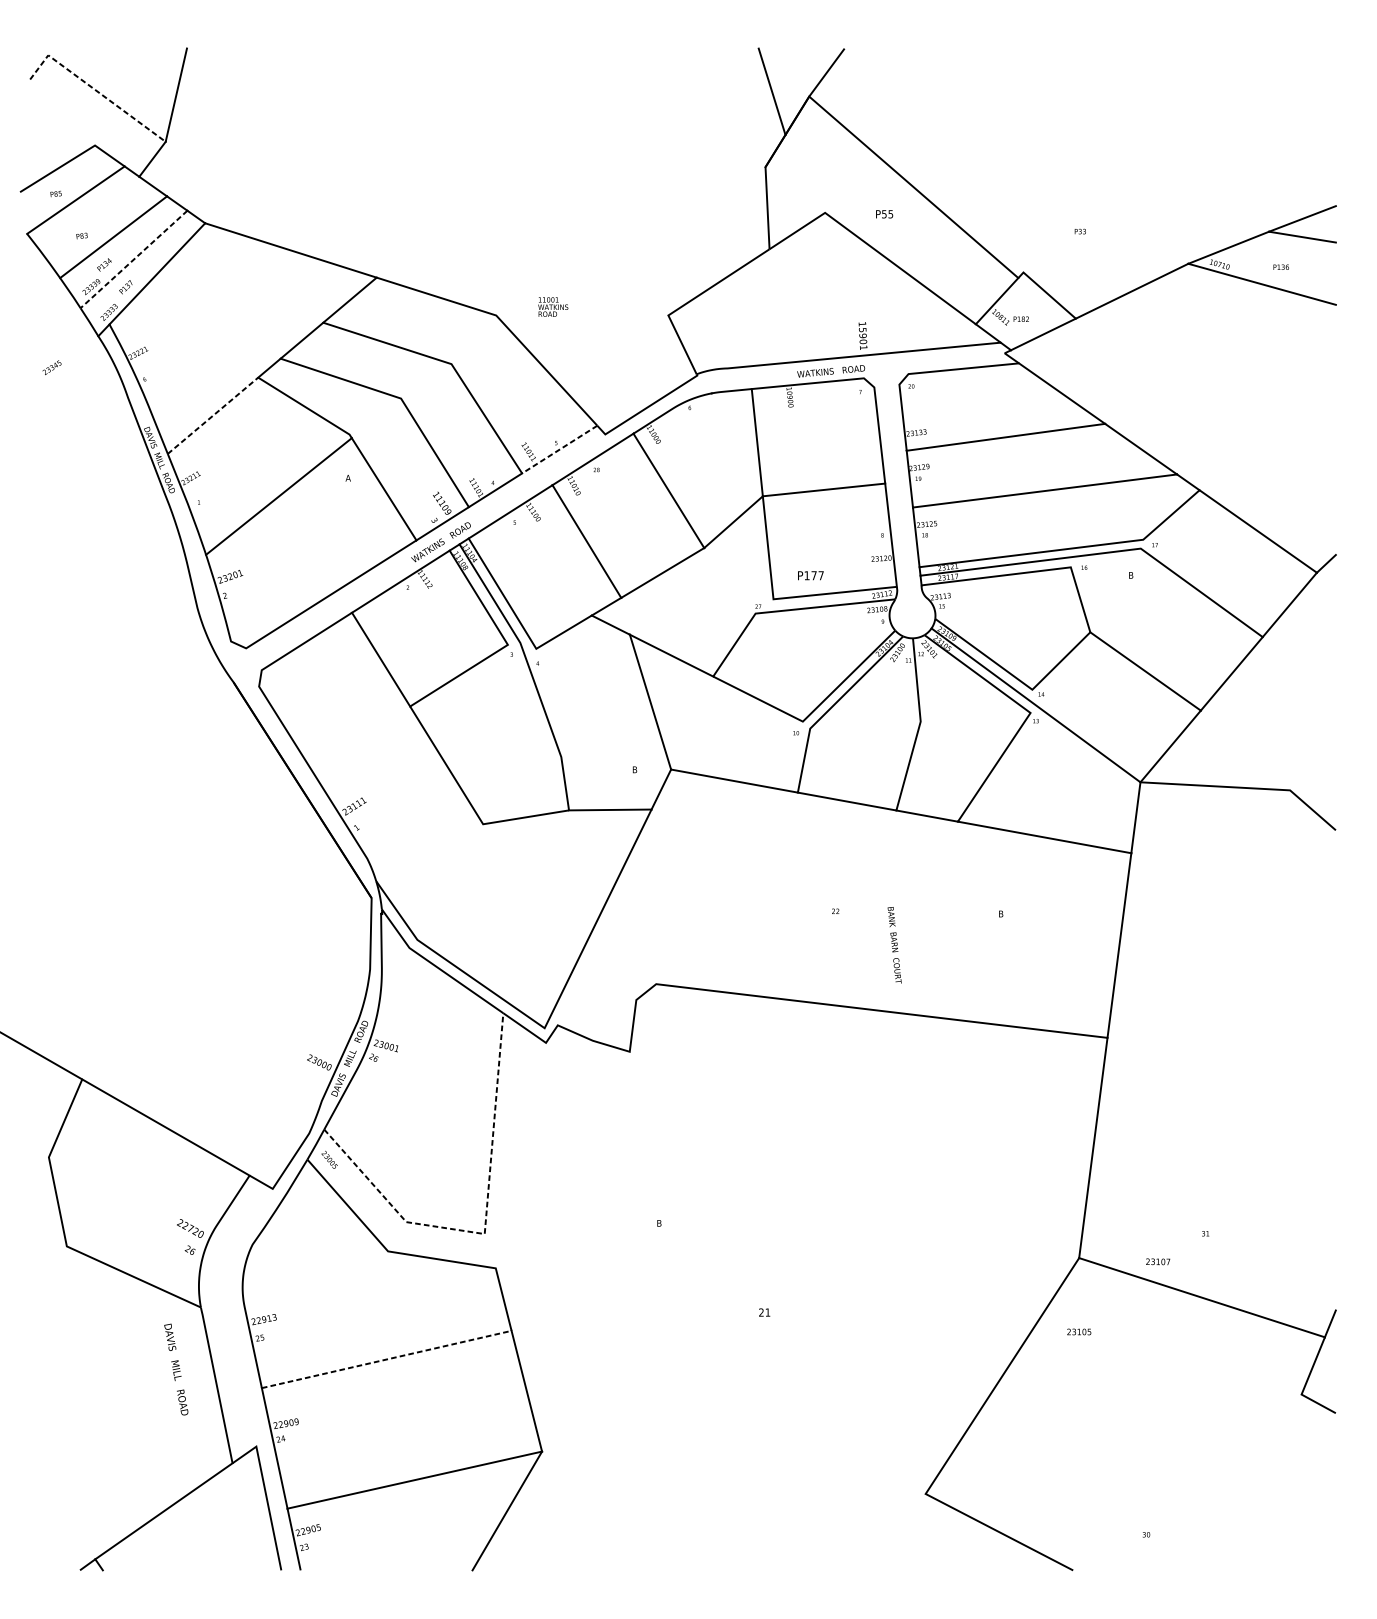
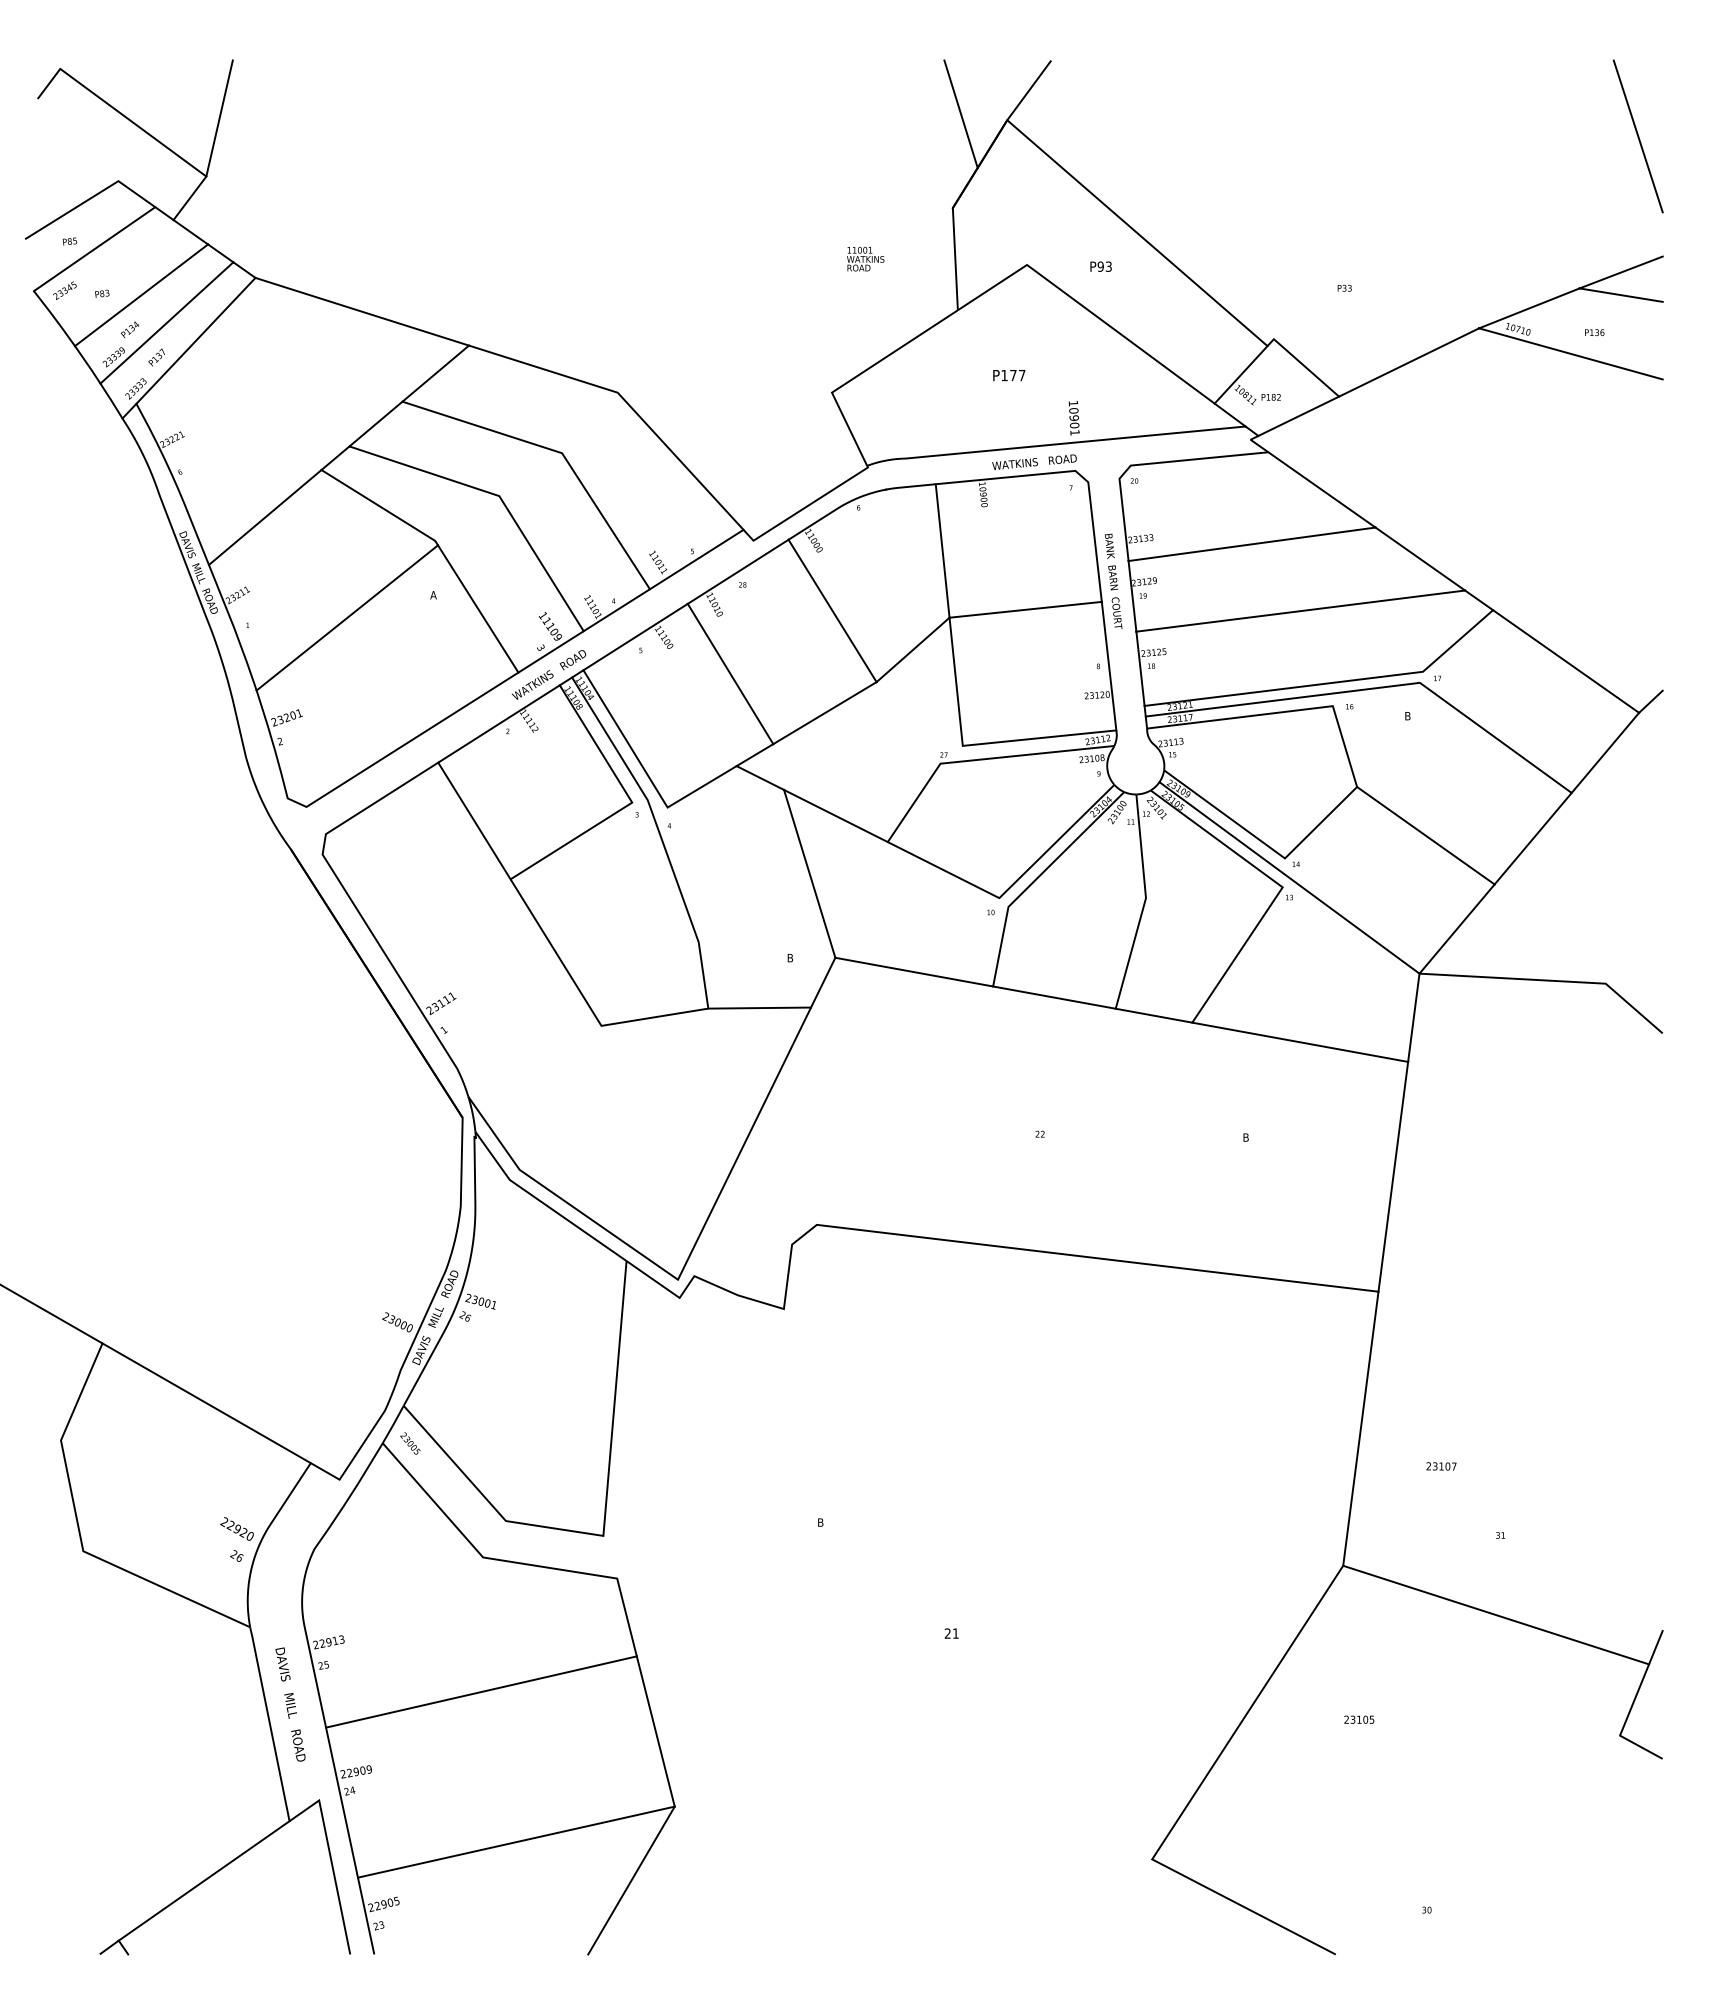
line: (95, 89) -> (118, 111), dashed -> solid
line: (1315, 109) -> (1637, 136), added
text: (887, 214) -> (1104, 266), P55 -> P93
line: (133, 259) -> (166, 322), dashed -> solid
text: (553, 306) -> (865, 258), moved
text: (862, 329) -> (1073, 410), 15901 -> 10901
text: (51, 367) -> (64, 290), moved
line: (213, 415) -> (265, 517), dashed -> solid
line: (559, 449) -> (696, 559), dashed -> solid
text: (811, 575) -> (1009, 375), moved
text: (894, 944) -> (1113, 580), moved
line: (485, 1225) -> (604, 1525), dashed -> solid
text: (190, 1228) -> (237, 1528), 22720 -> 22920
text: (1158, 1261) -> (1441, 1466), moved
text: (1079, 1331) -> (1359, 1719), moved
line: (386, 1359) -> (481, 1691), dashed -> solid
text: (176, 1369) -> (290, 1704), moved

